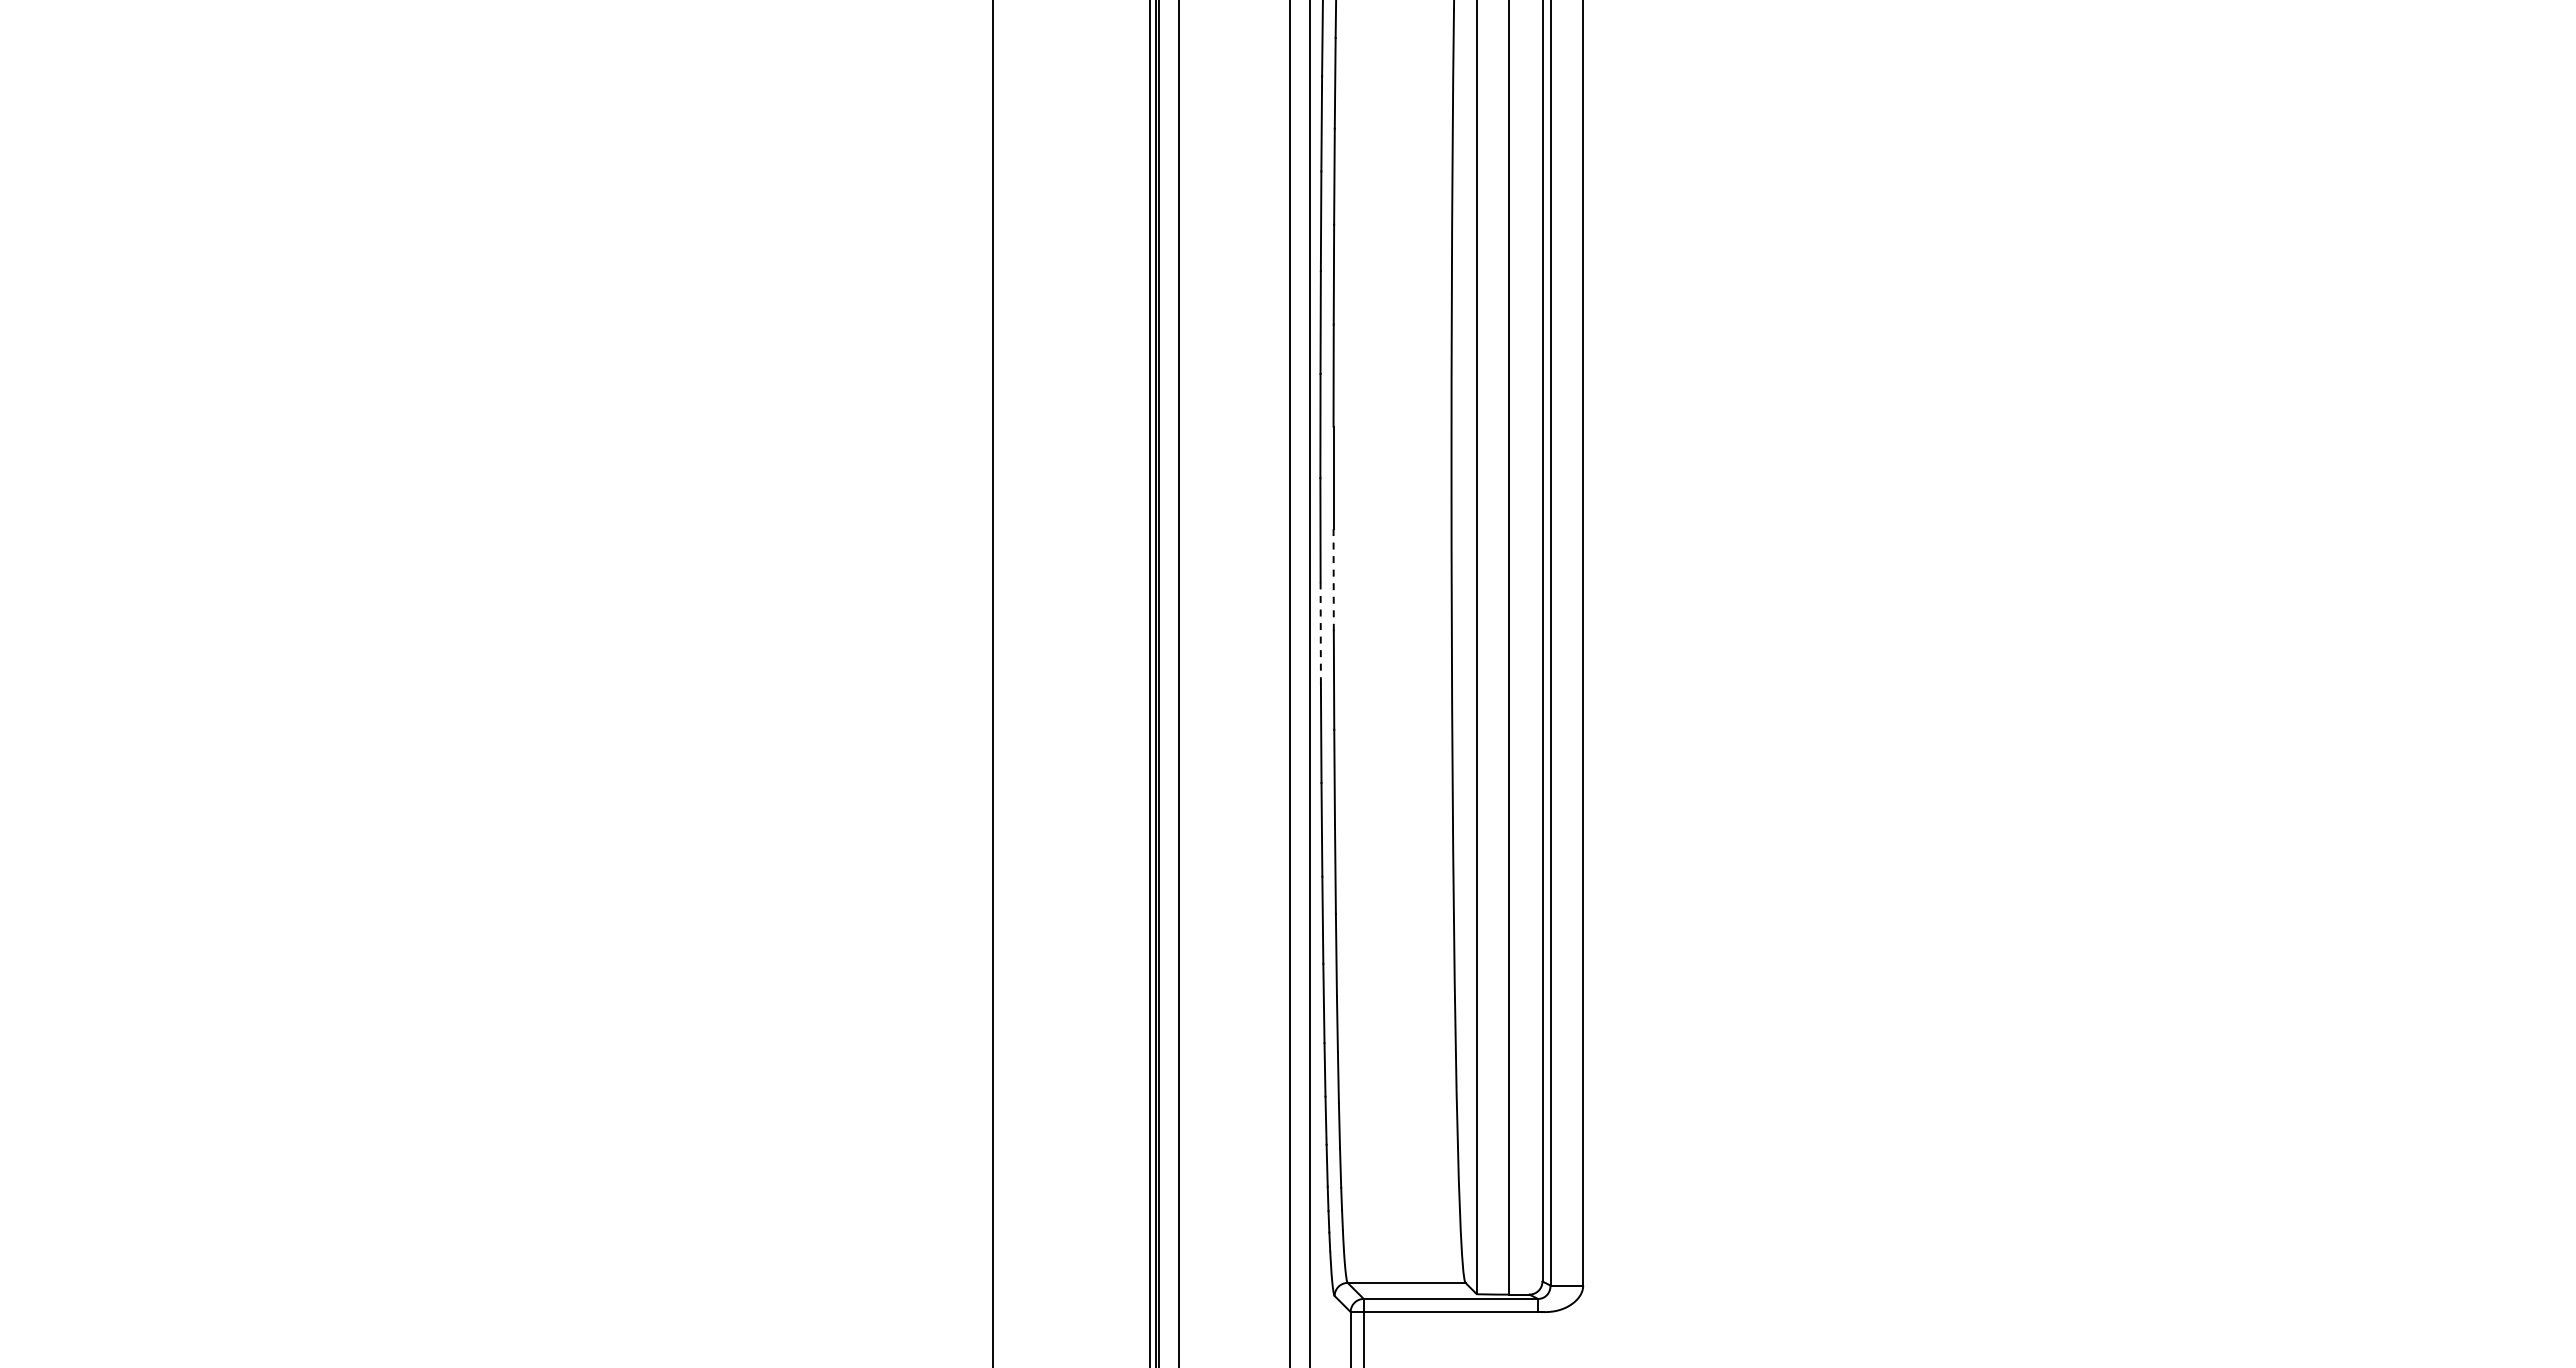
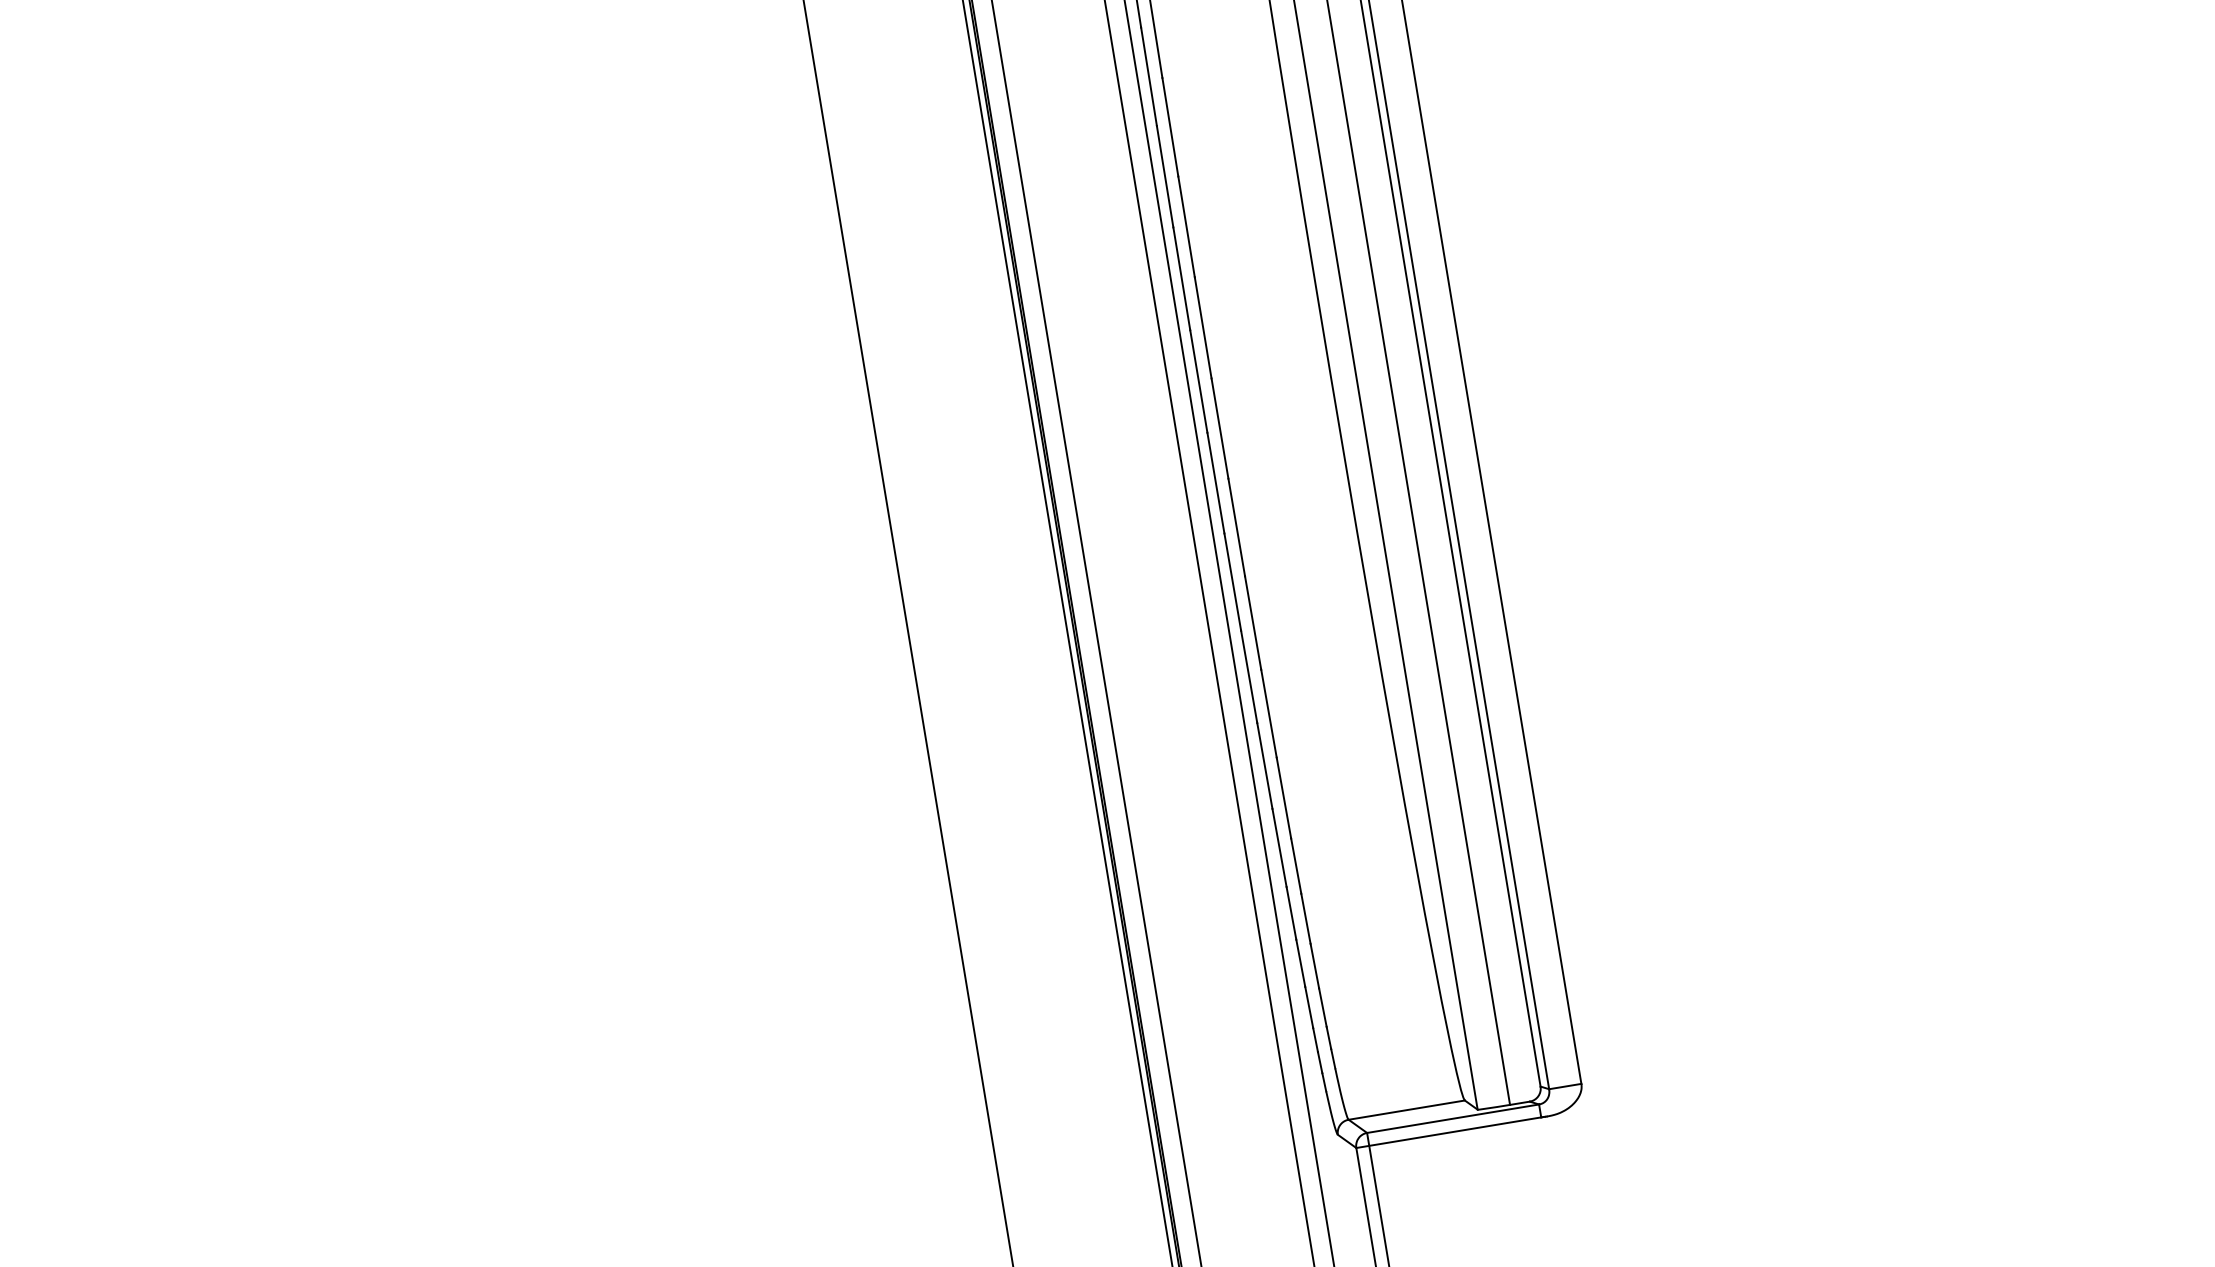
line: (1333, 580) -> (1219, 429), dashed -> solid
line: (1320, 632) -> (1215, 482), dashed -> solid

